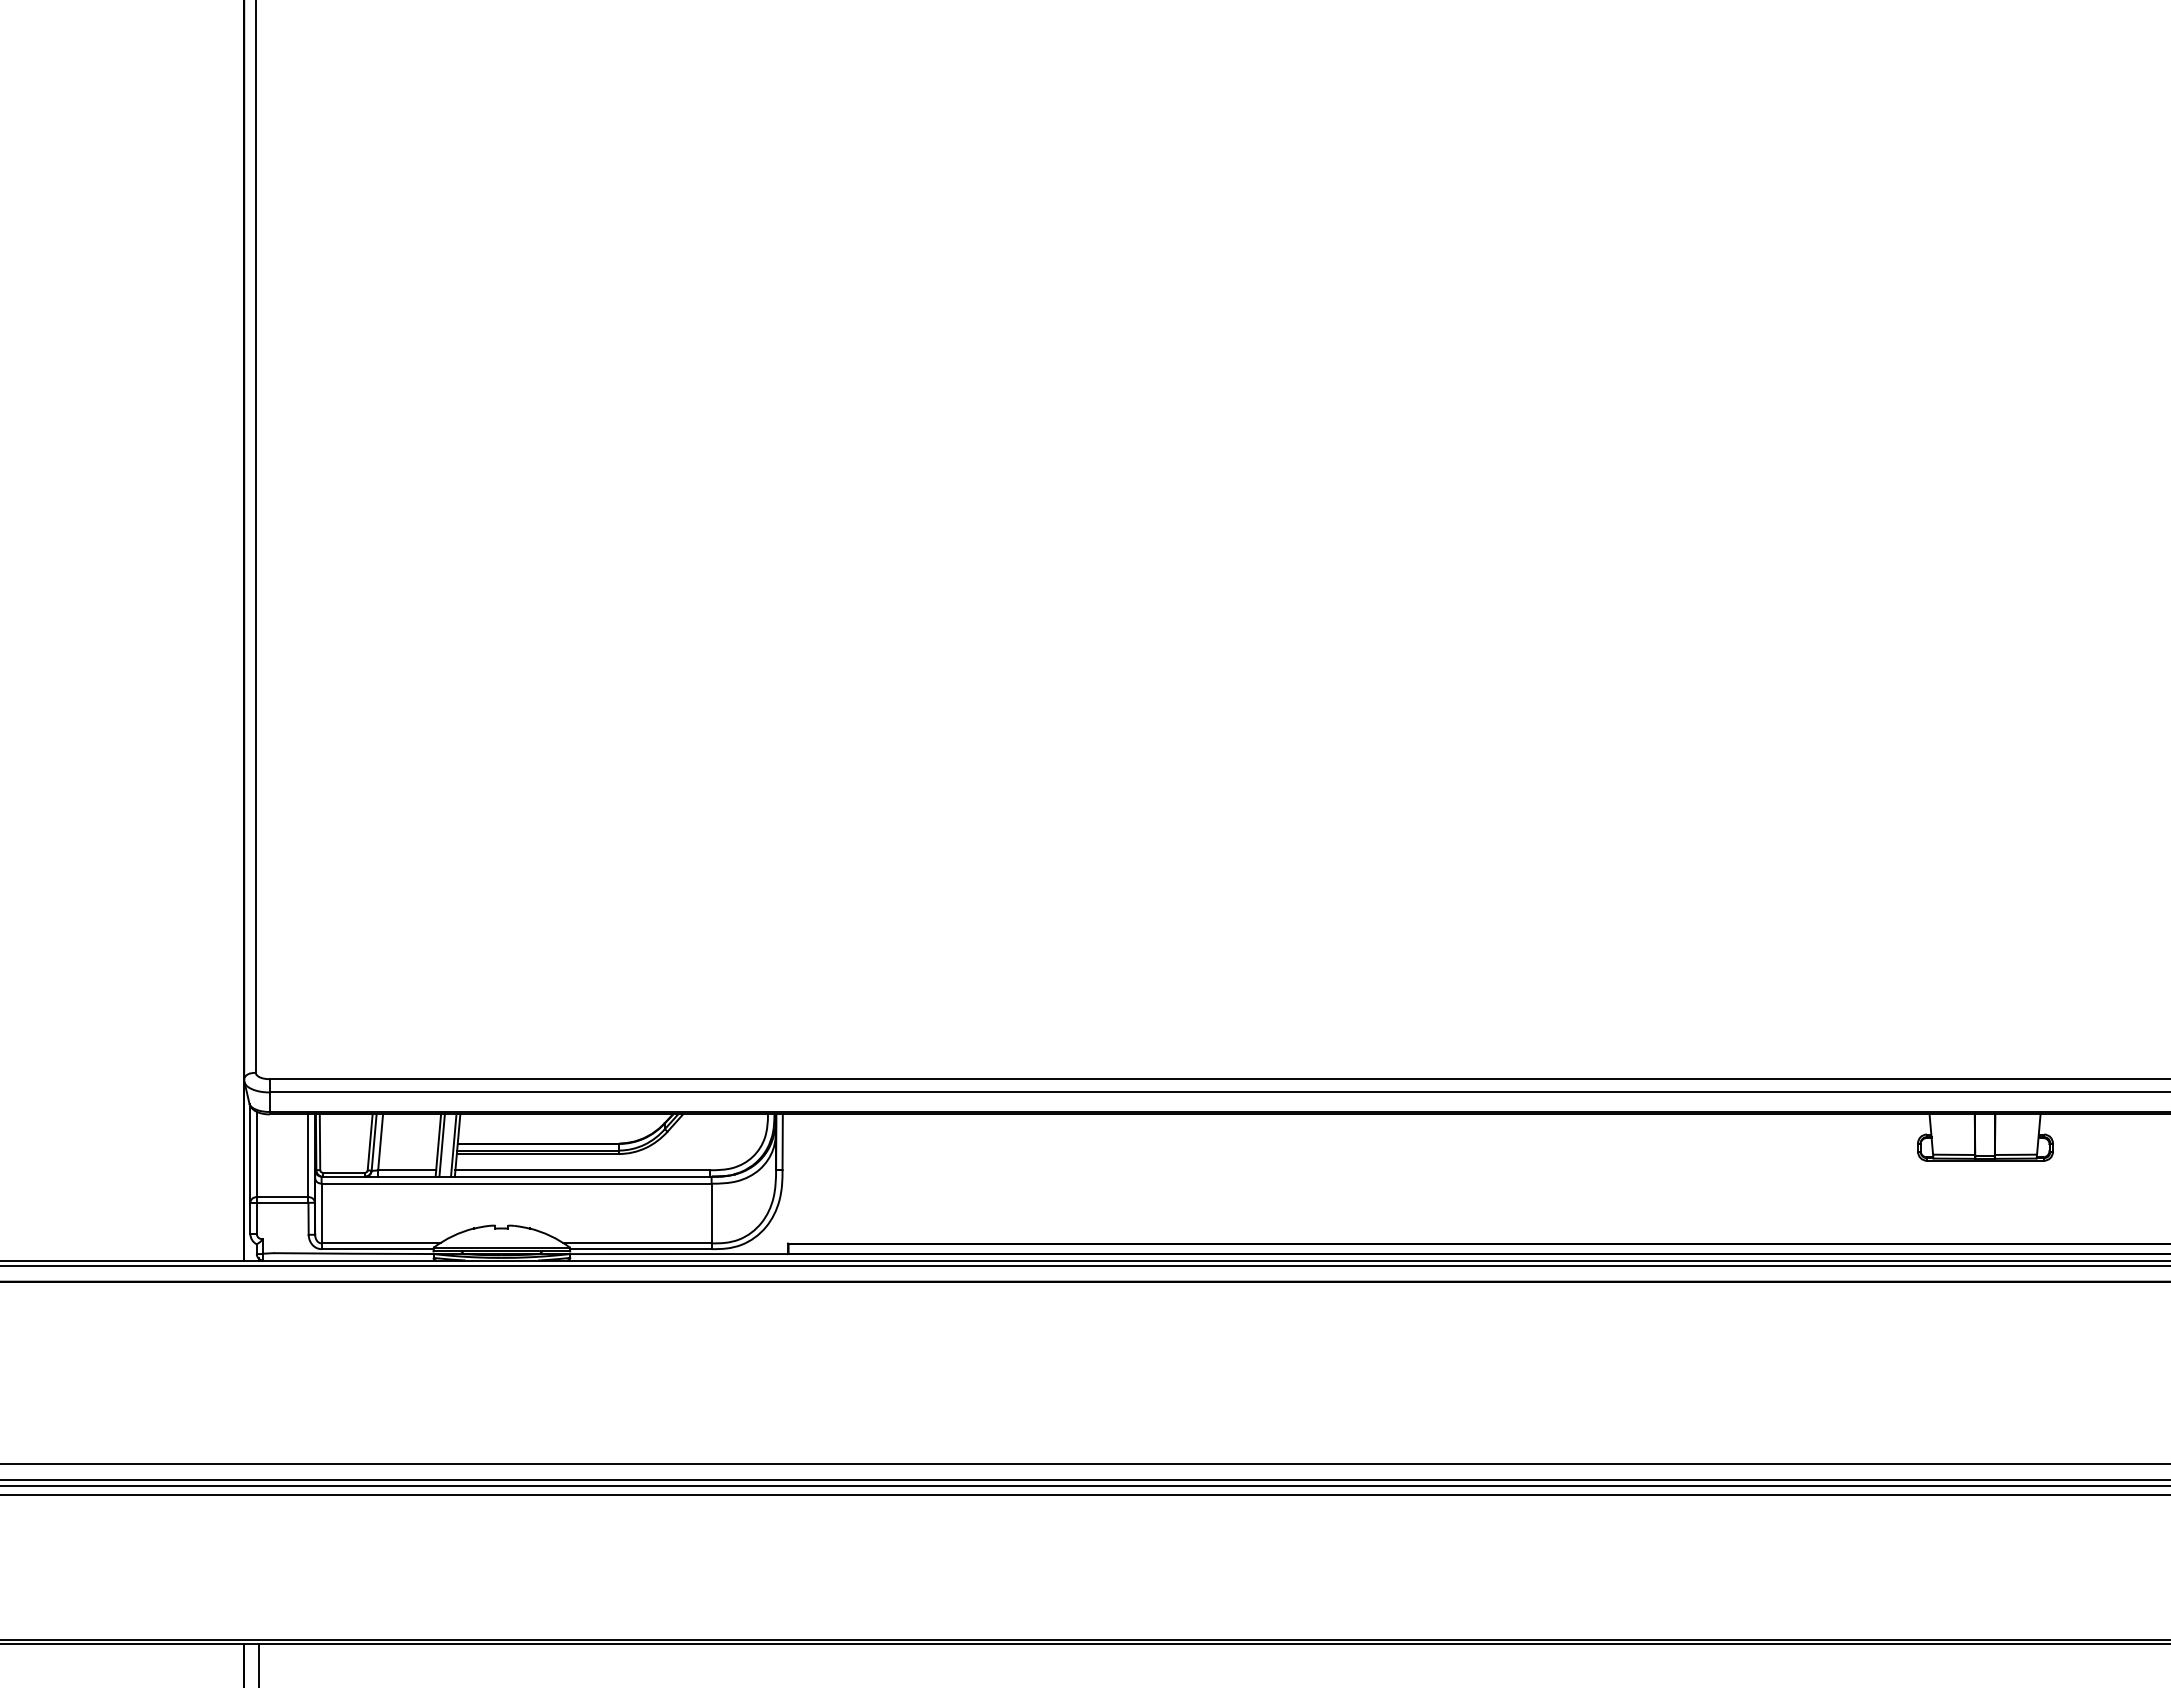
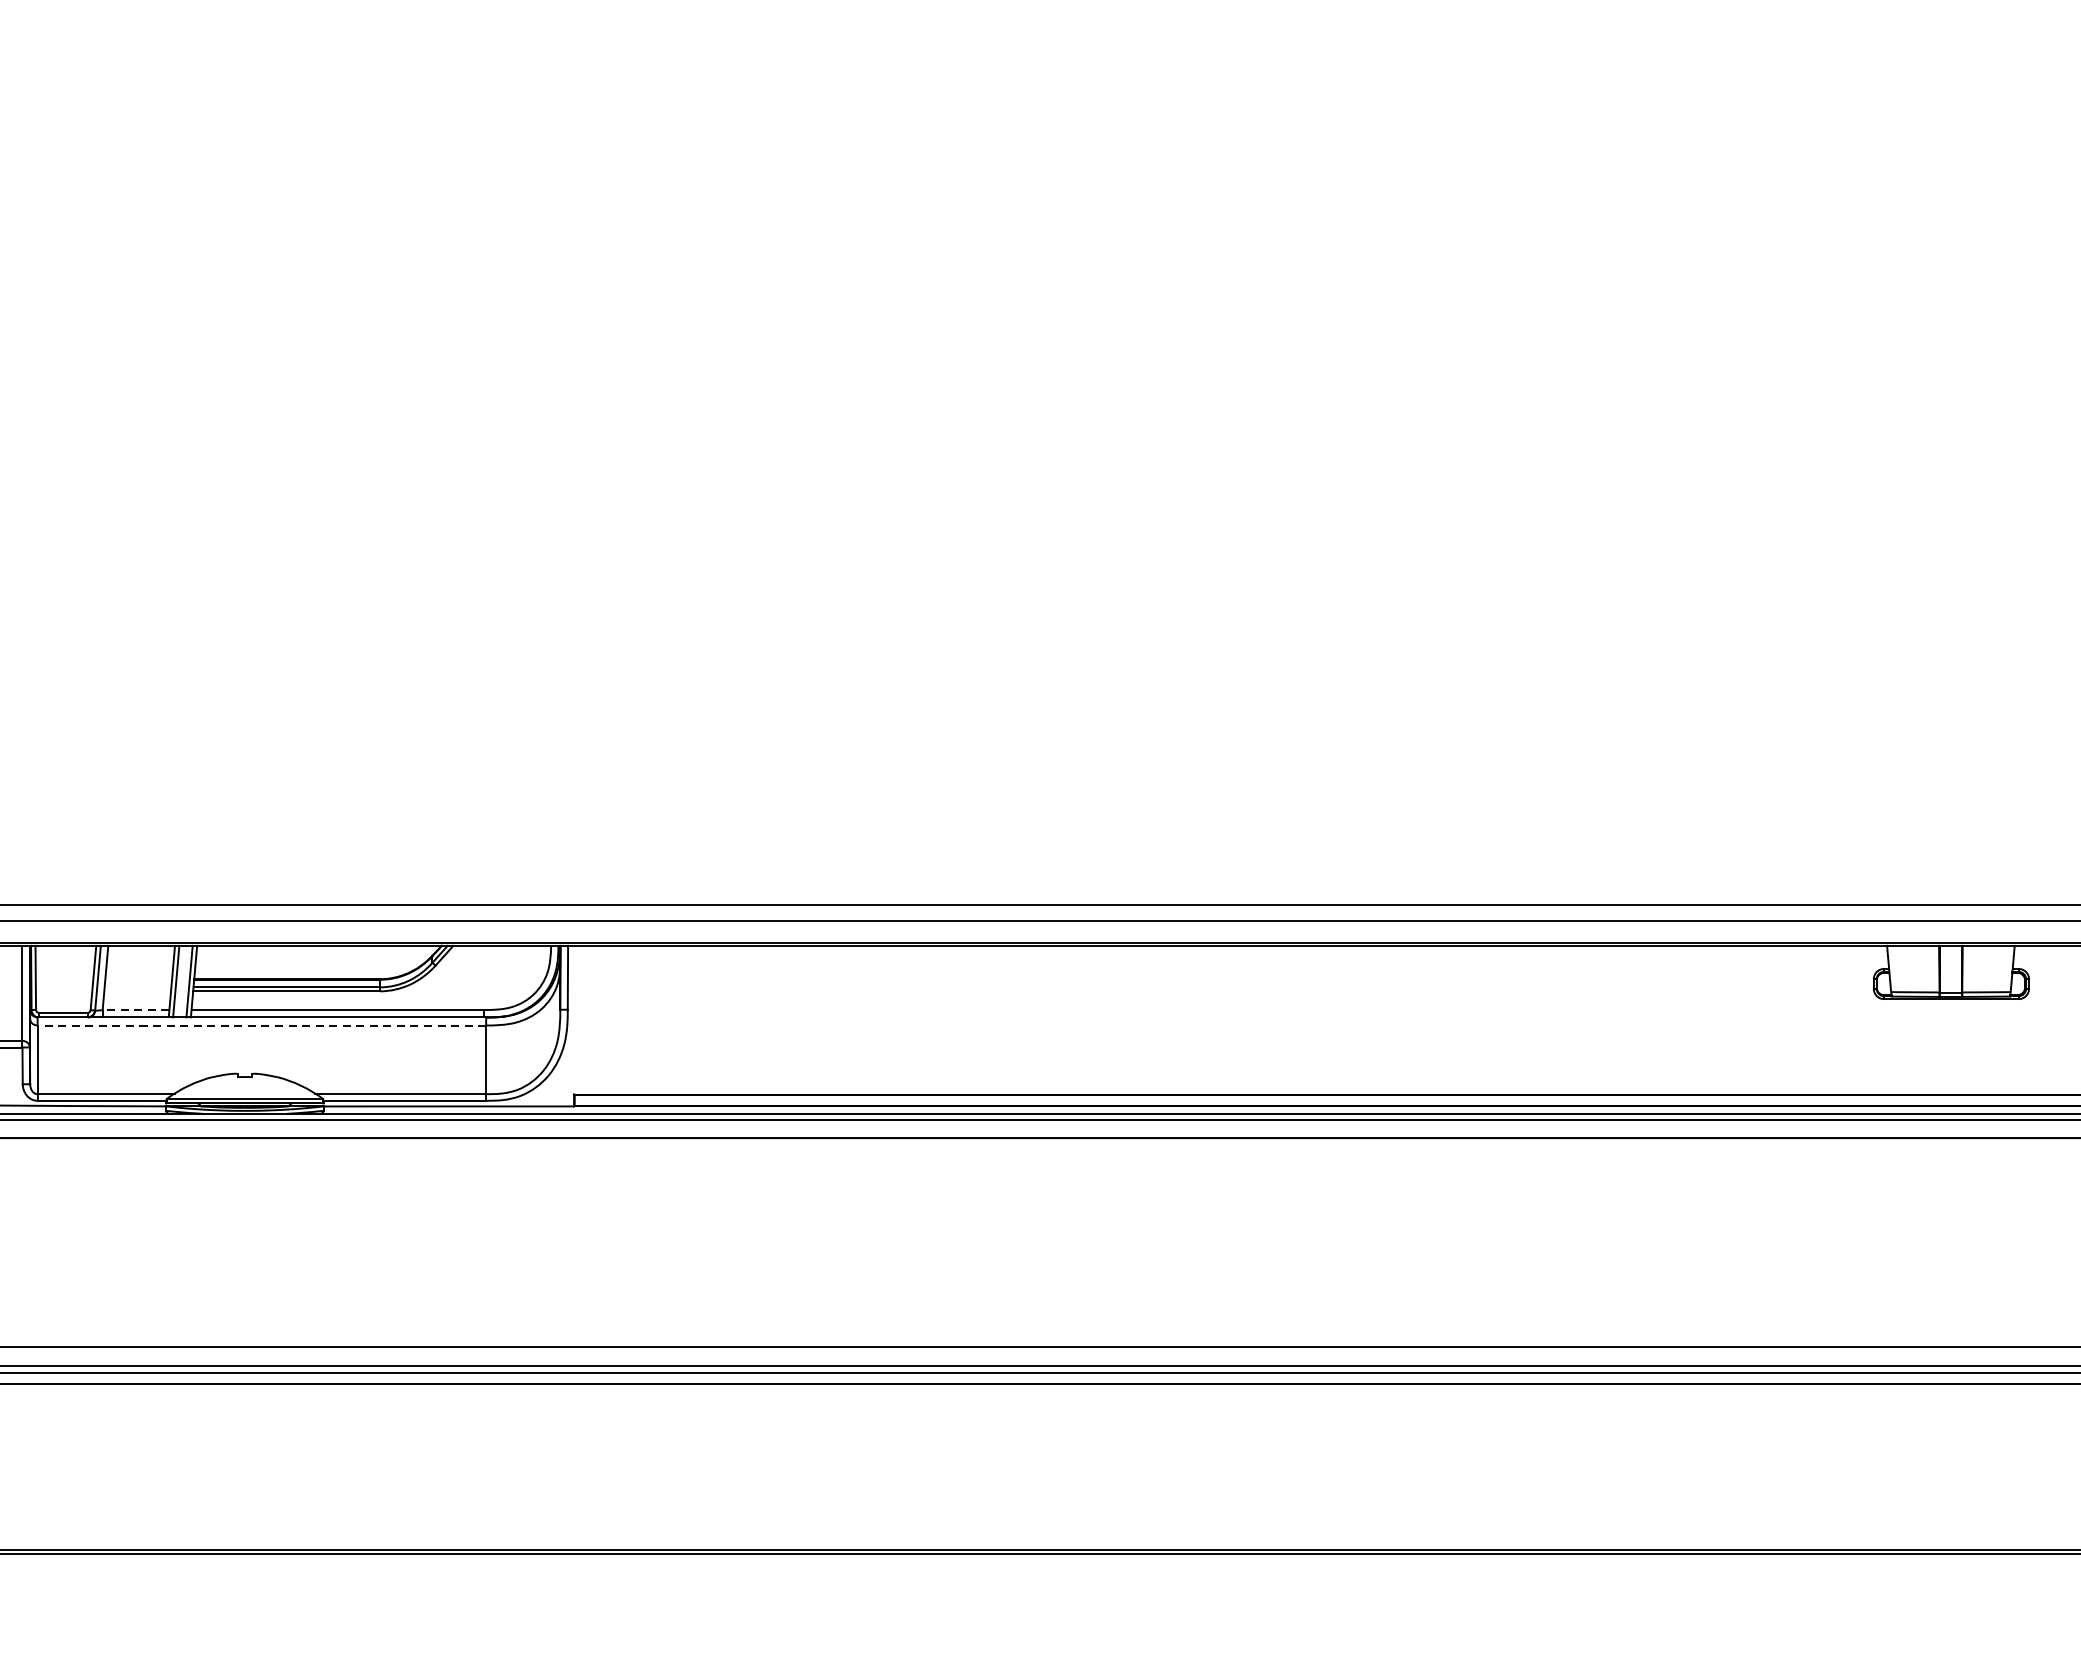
line: (406, 1170) -> (135, 1010), solid -> dashed
line: (516, 1183) -> (261, 1025), solid -> dashed

